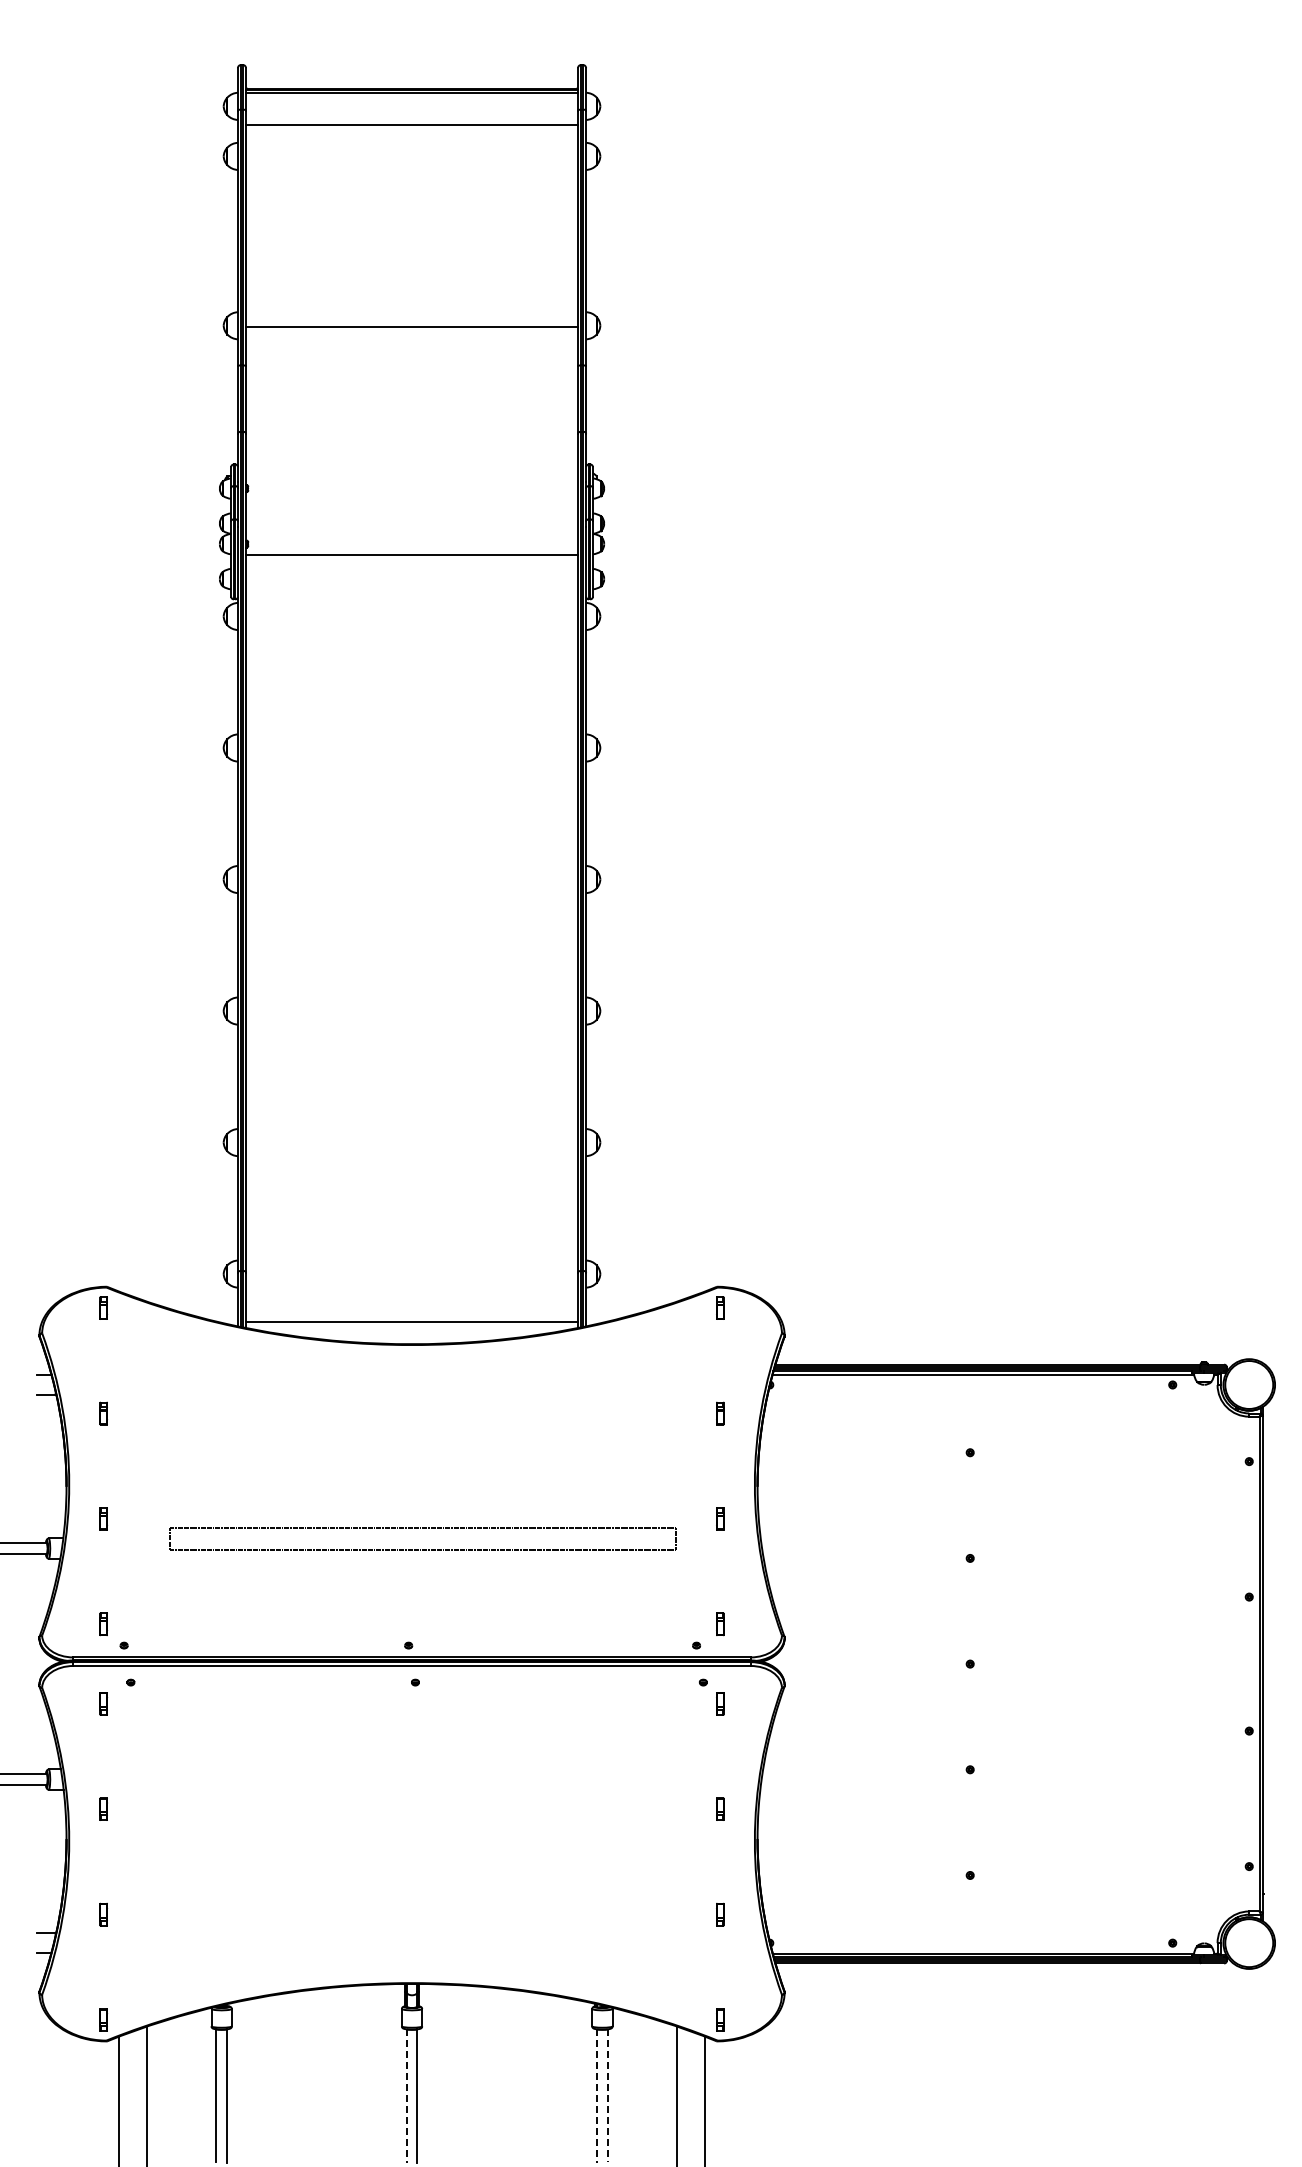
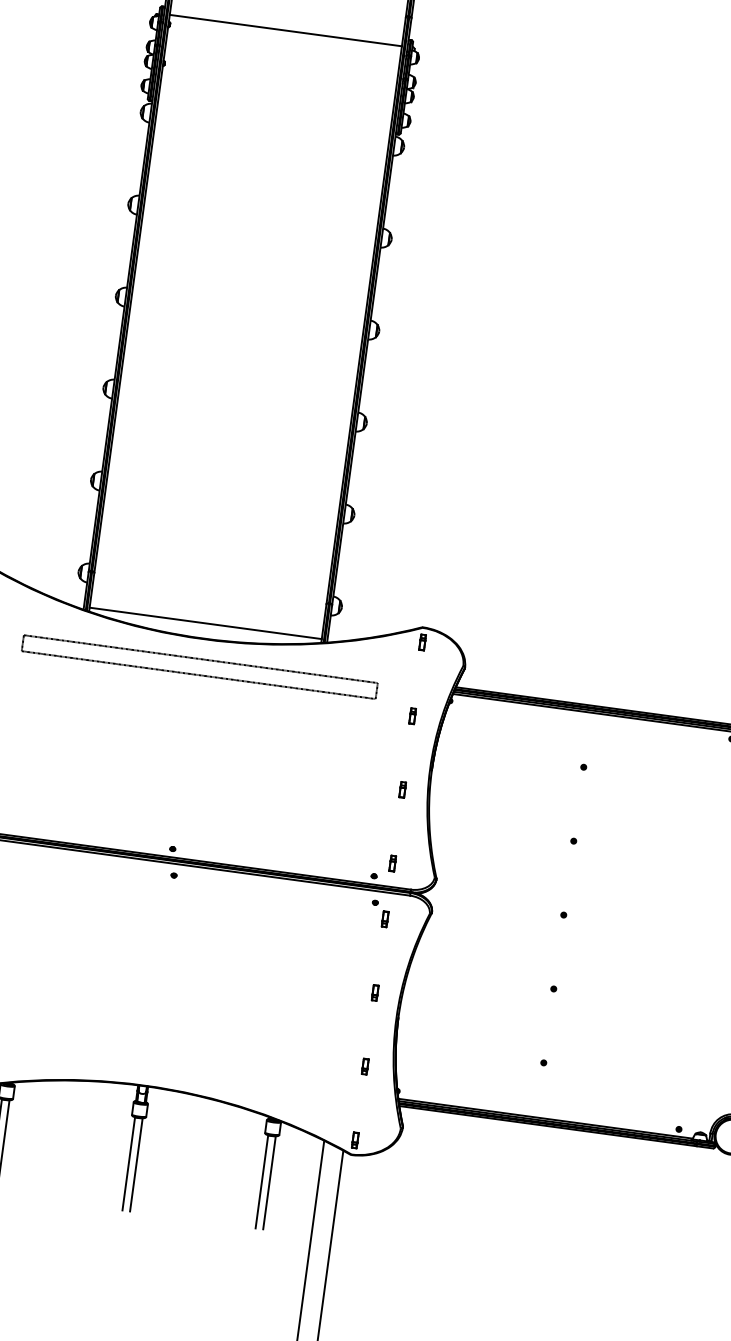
line: (412, 554) -> (286, 30), moved
part: (422, 1528) -> (200, 659), moved
line: (406, 2095) -> (128, 1163), dashed -> solid
line: (597, 2095) -> (262, 1181), dashed -> solid
line: (607, 2095) -> (269, 1182), dashed -> solid

